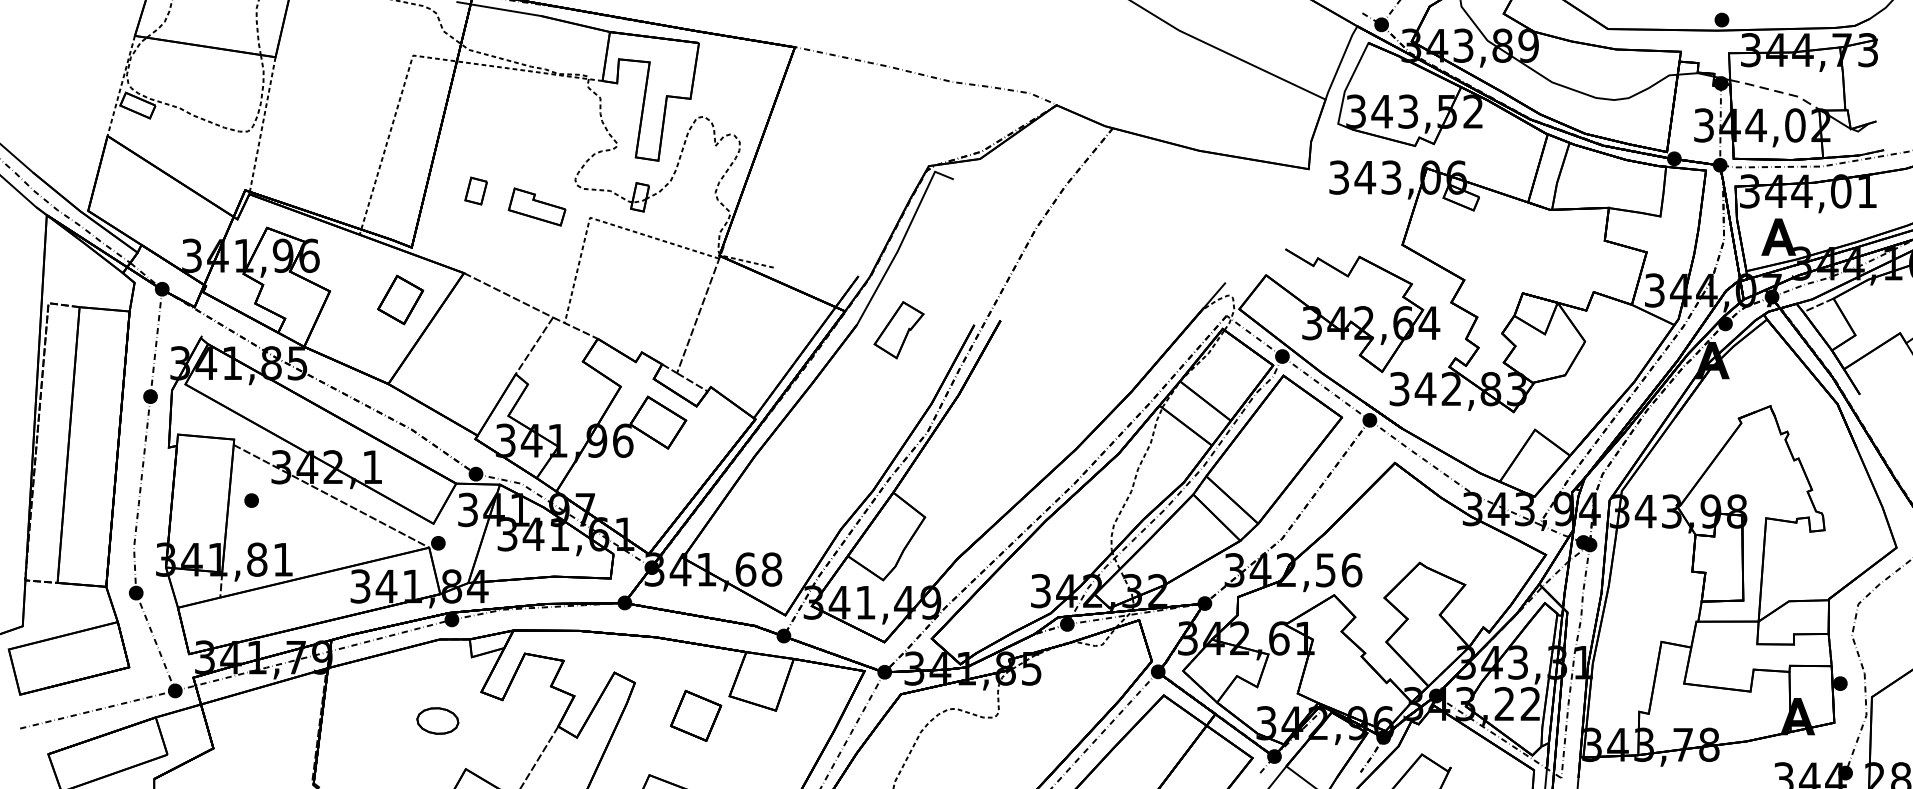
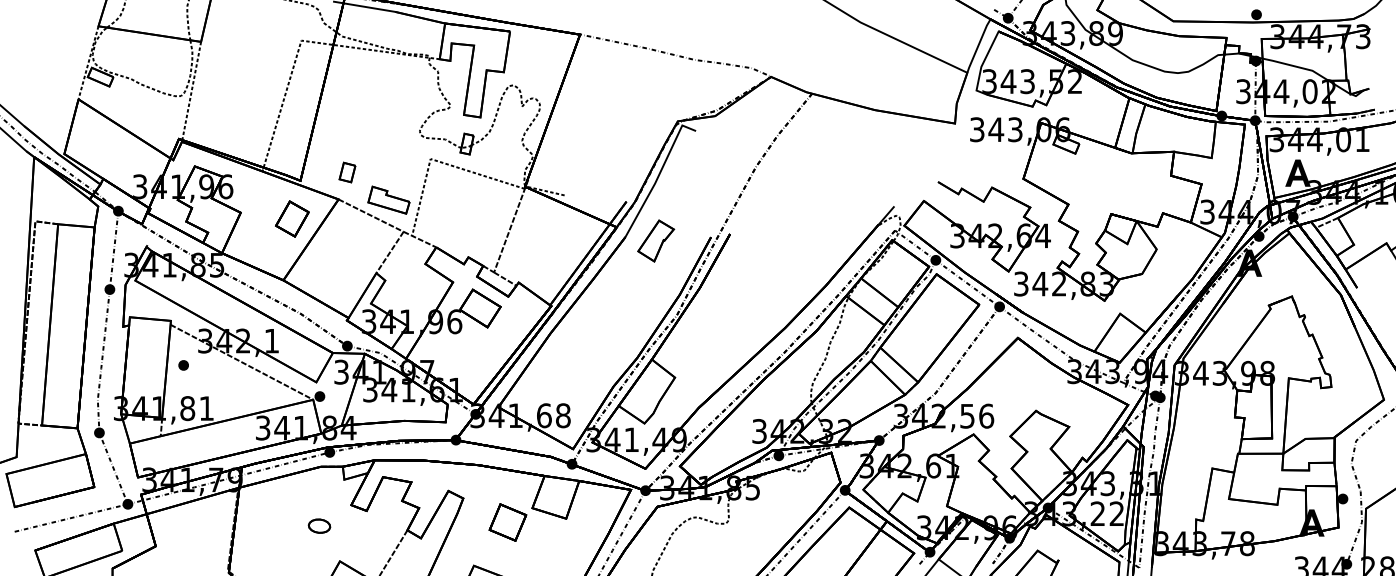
line: (1778, 90) -> (1297, 66), dashed -> solid
part: (476, 190) -> (347, 172), moved
part: (536, 206) -> (388, 199), moved
part: (437, 719) -> (319, 525), size x0.71

